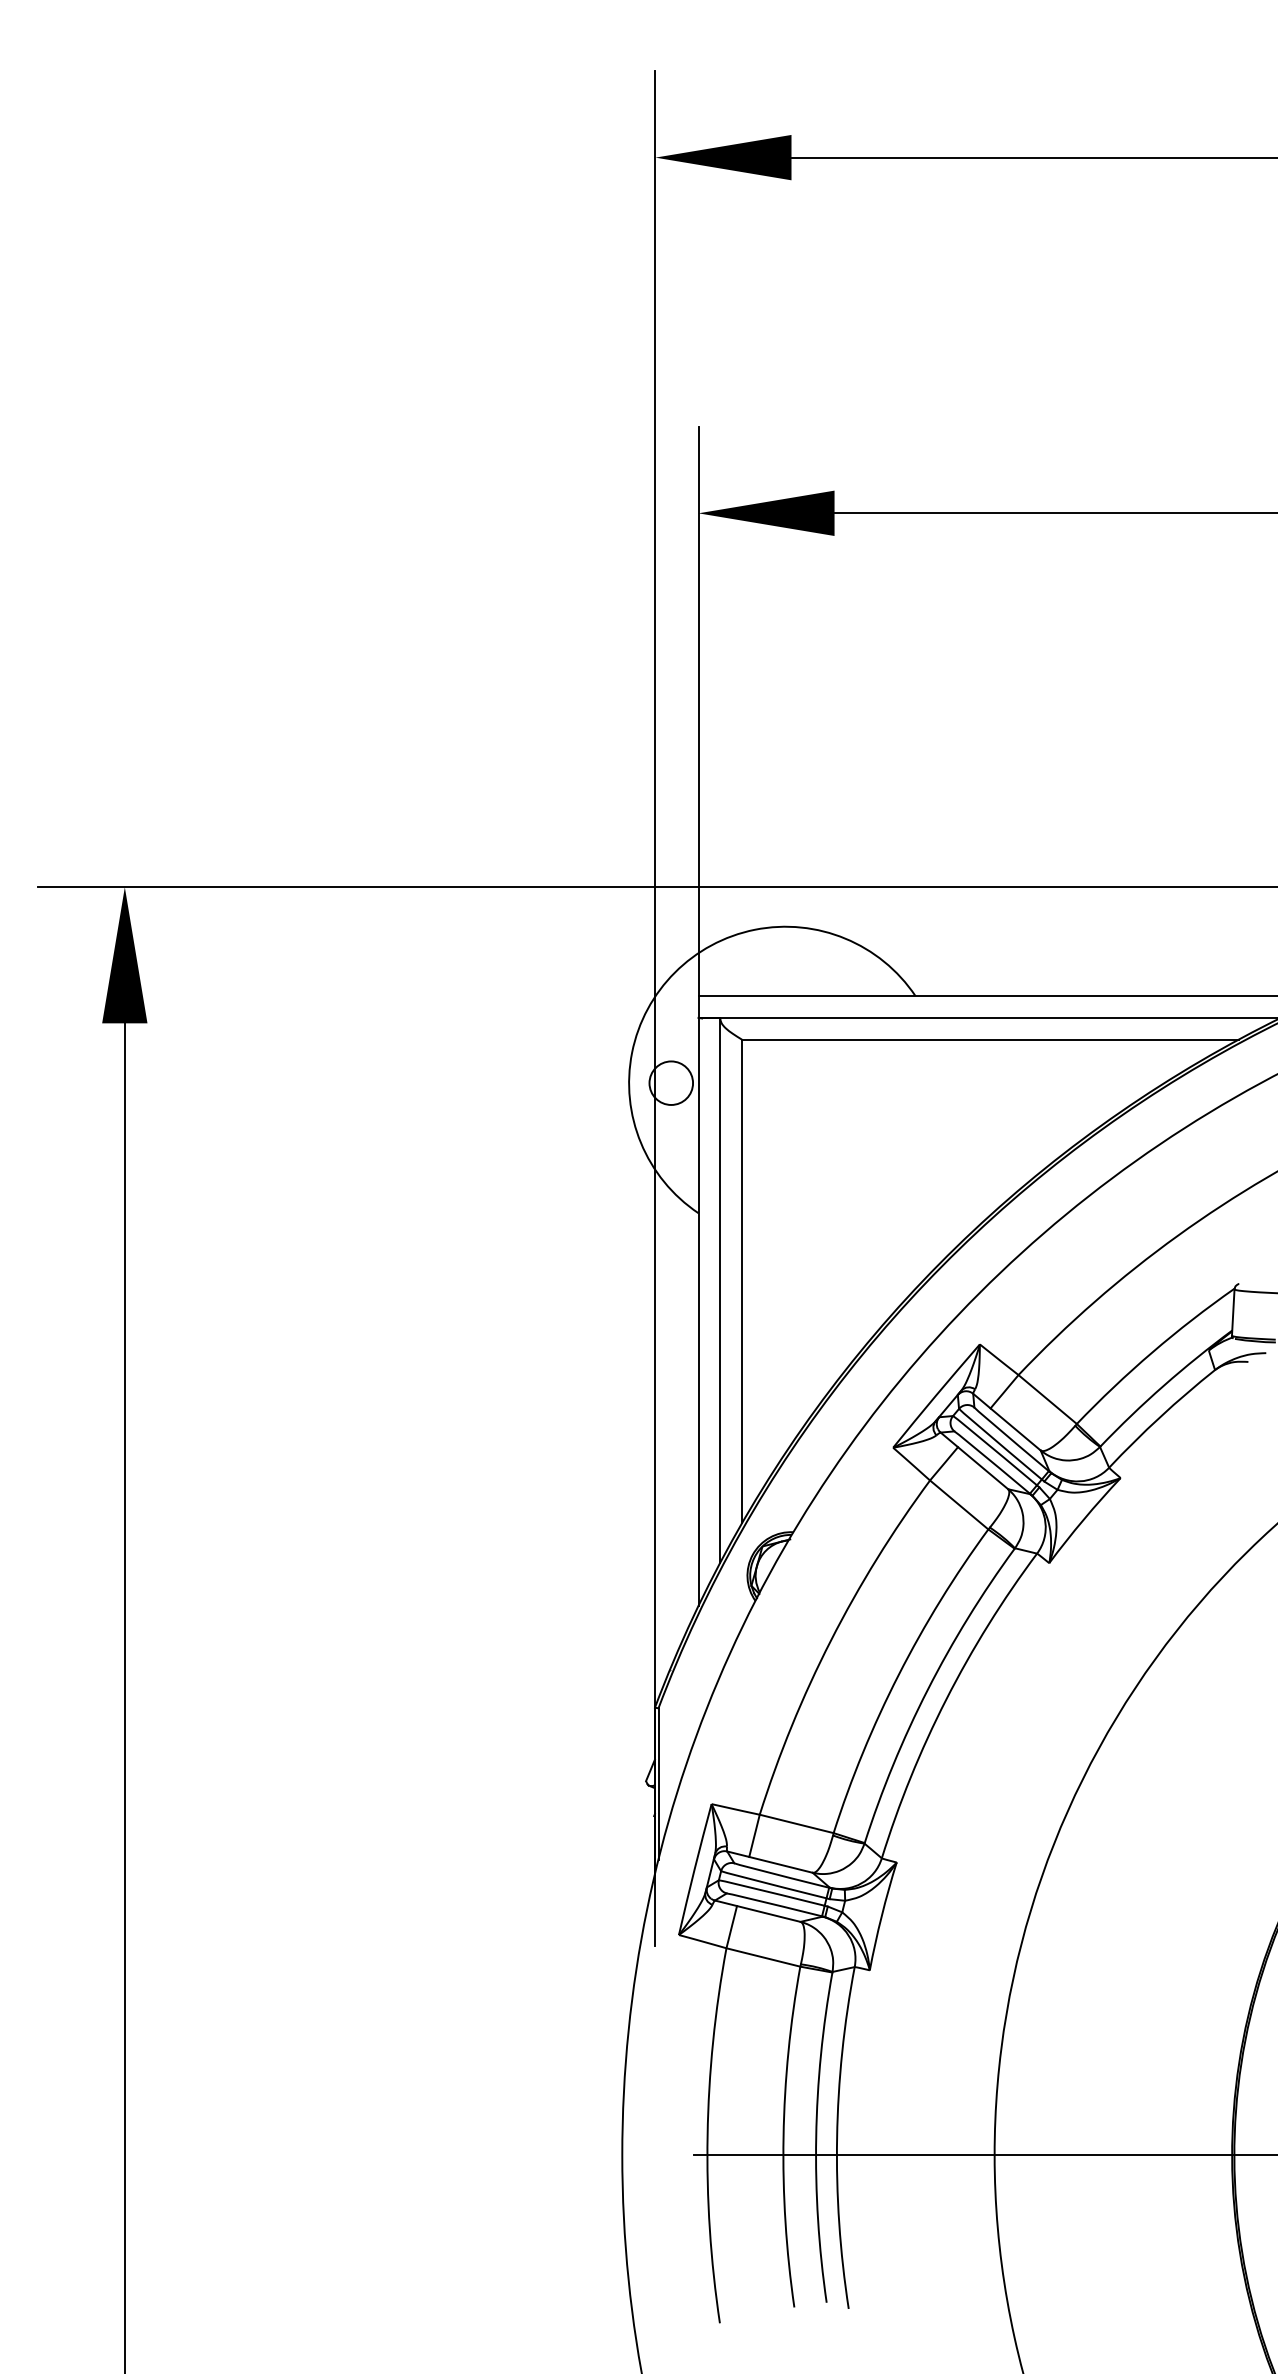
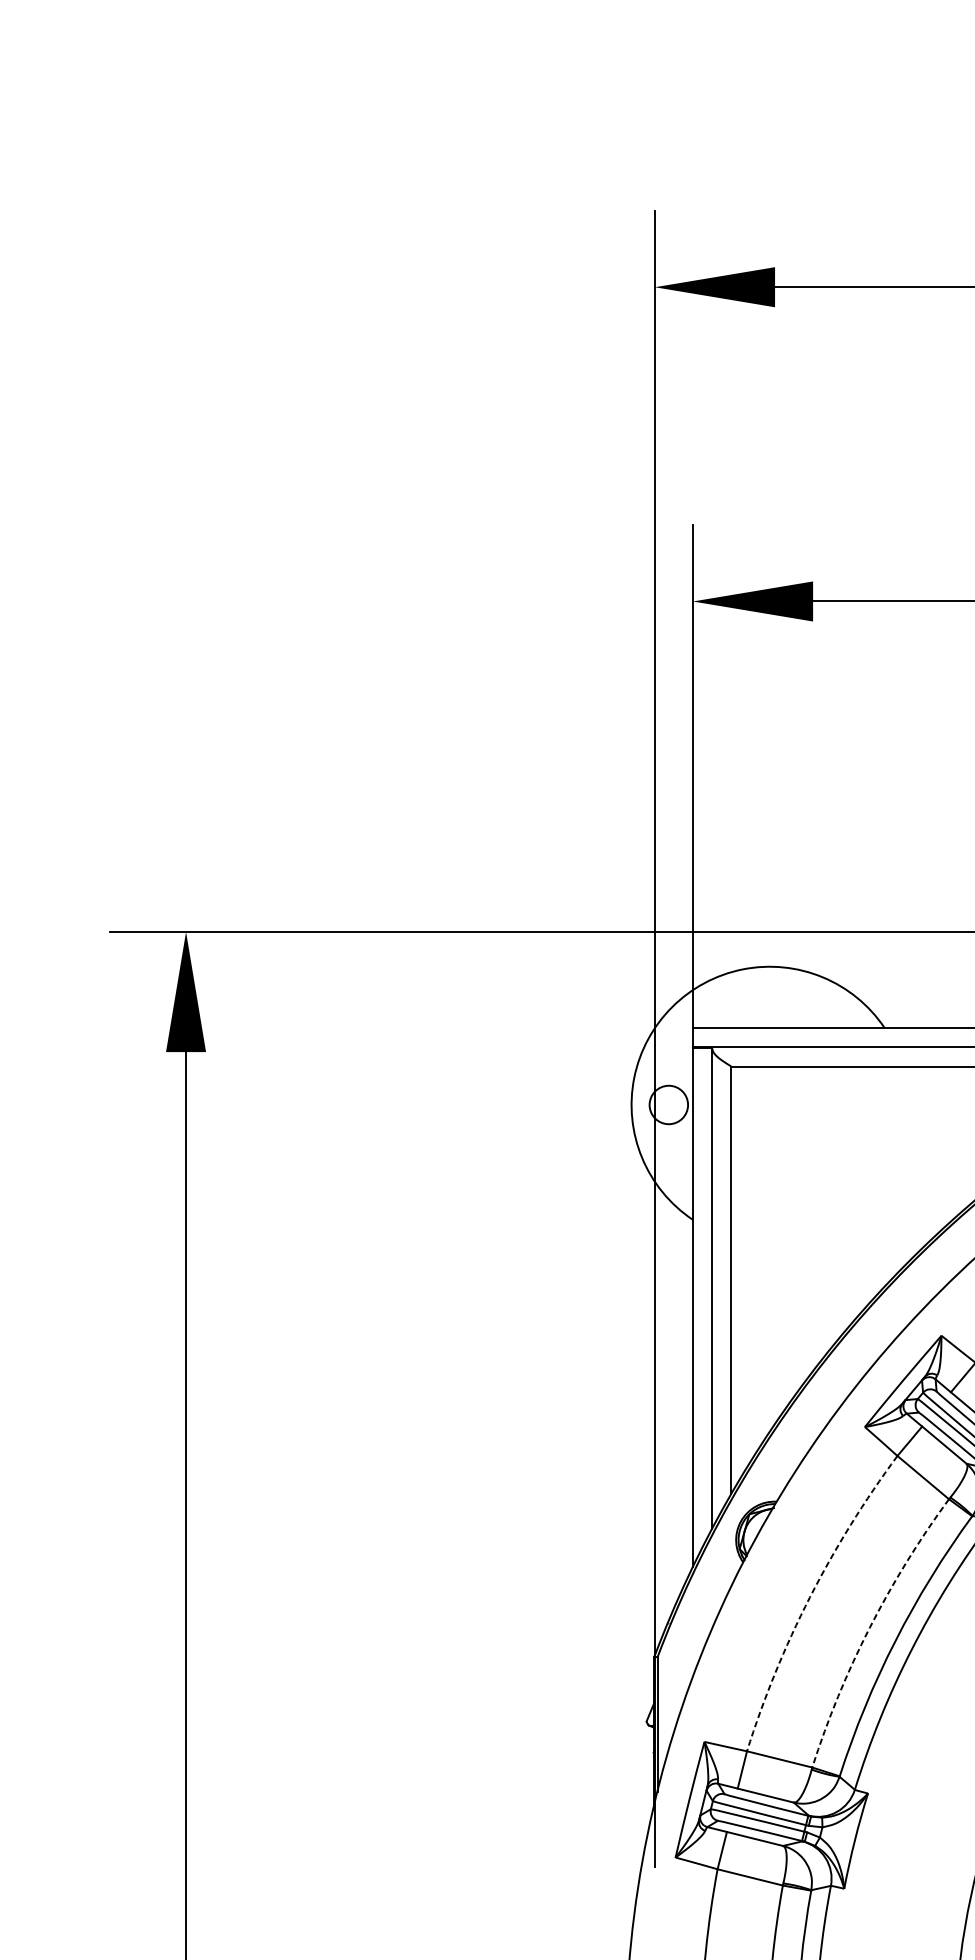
arc: (831, 1640) -> (810, 1597), solid -> dashed
arc: (898, 1675) -> (869, 1628), solid -> dashed

